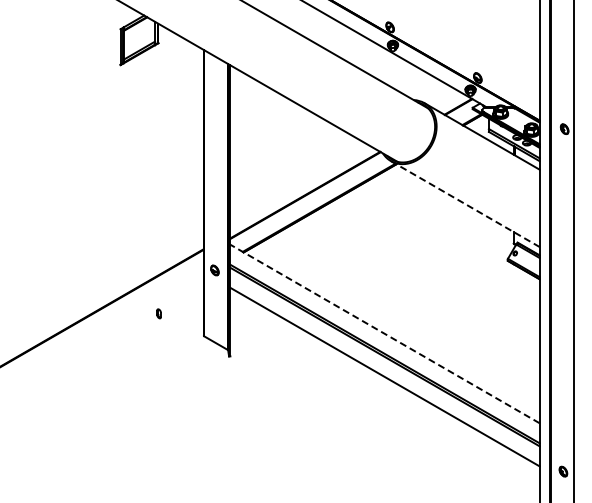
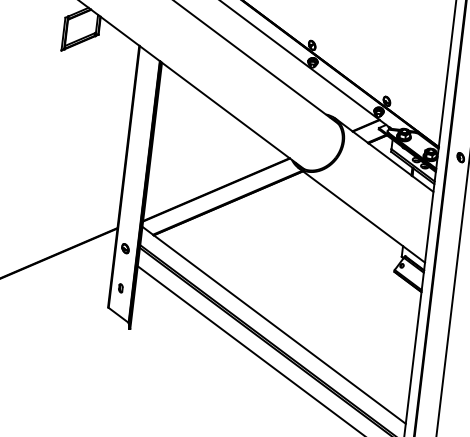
line: (465, 204) -> (361, 215), dashed -> solid
part: (158, 313) -> (120, 287), moved
line: (385, 333) -> (274, 324), dashed -> solid

